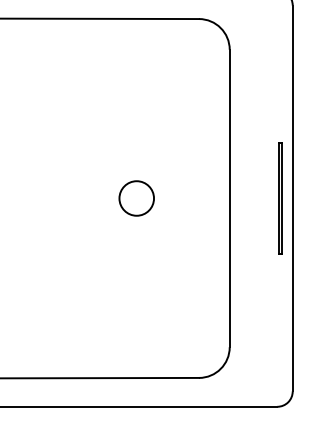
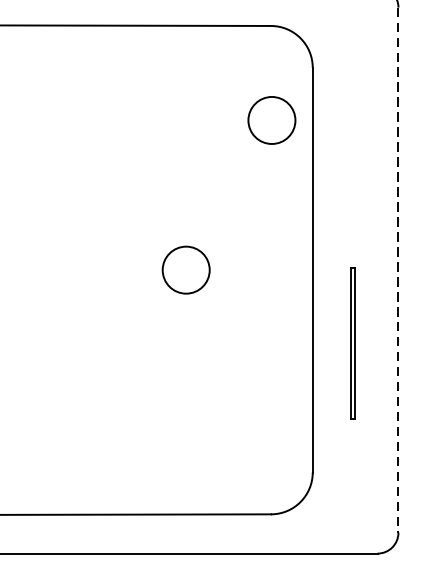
circle: (199, 88) -> (271, 120), added
line: (279, 198) -> (351, 343), moved
line: (292, 198) -> (398, 270), solid -> dashed

